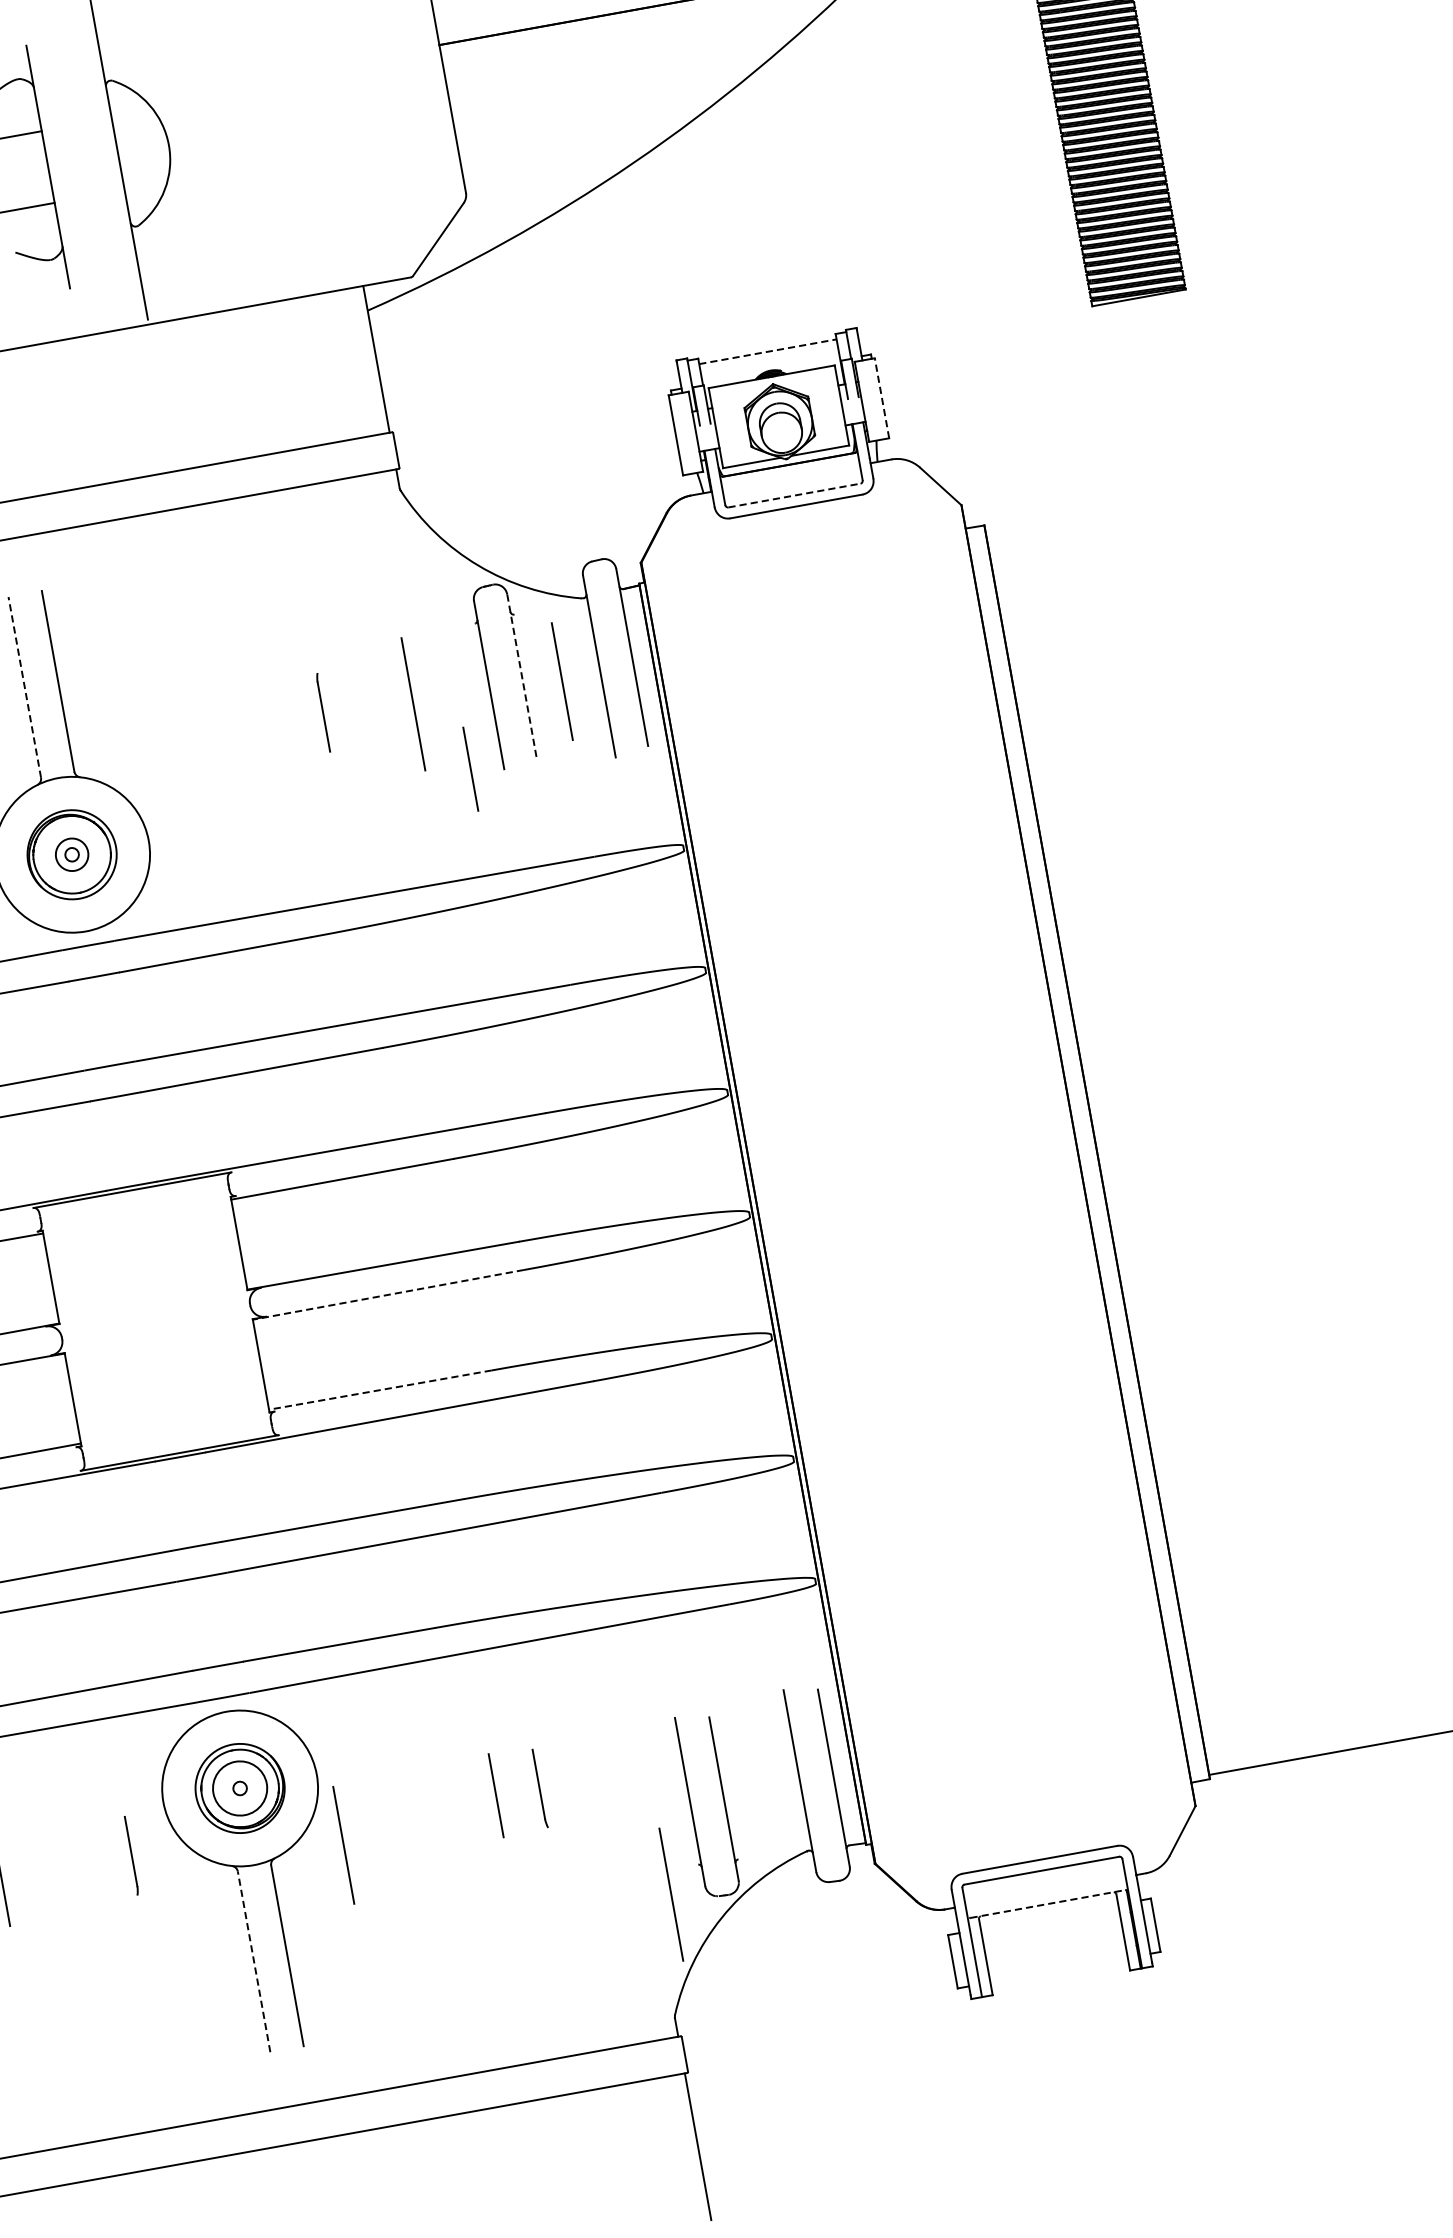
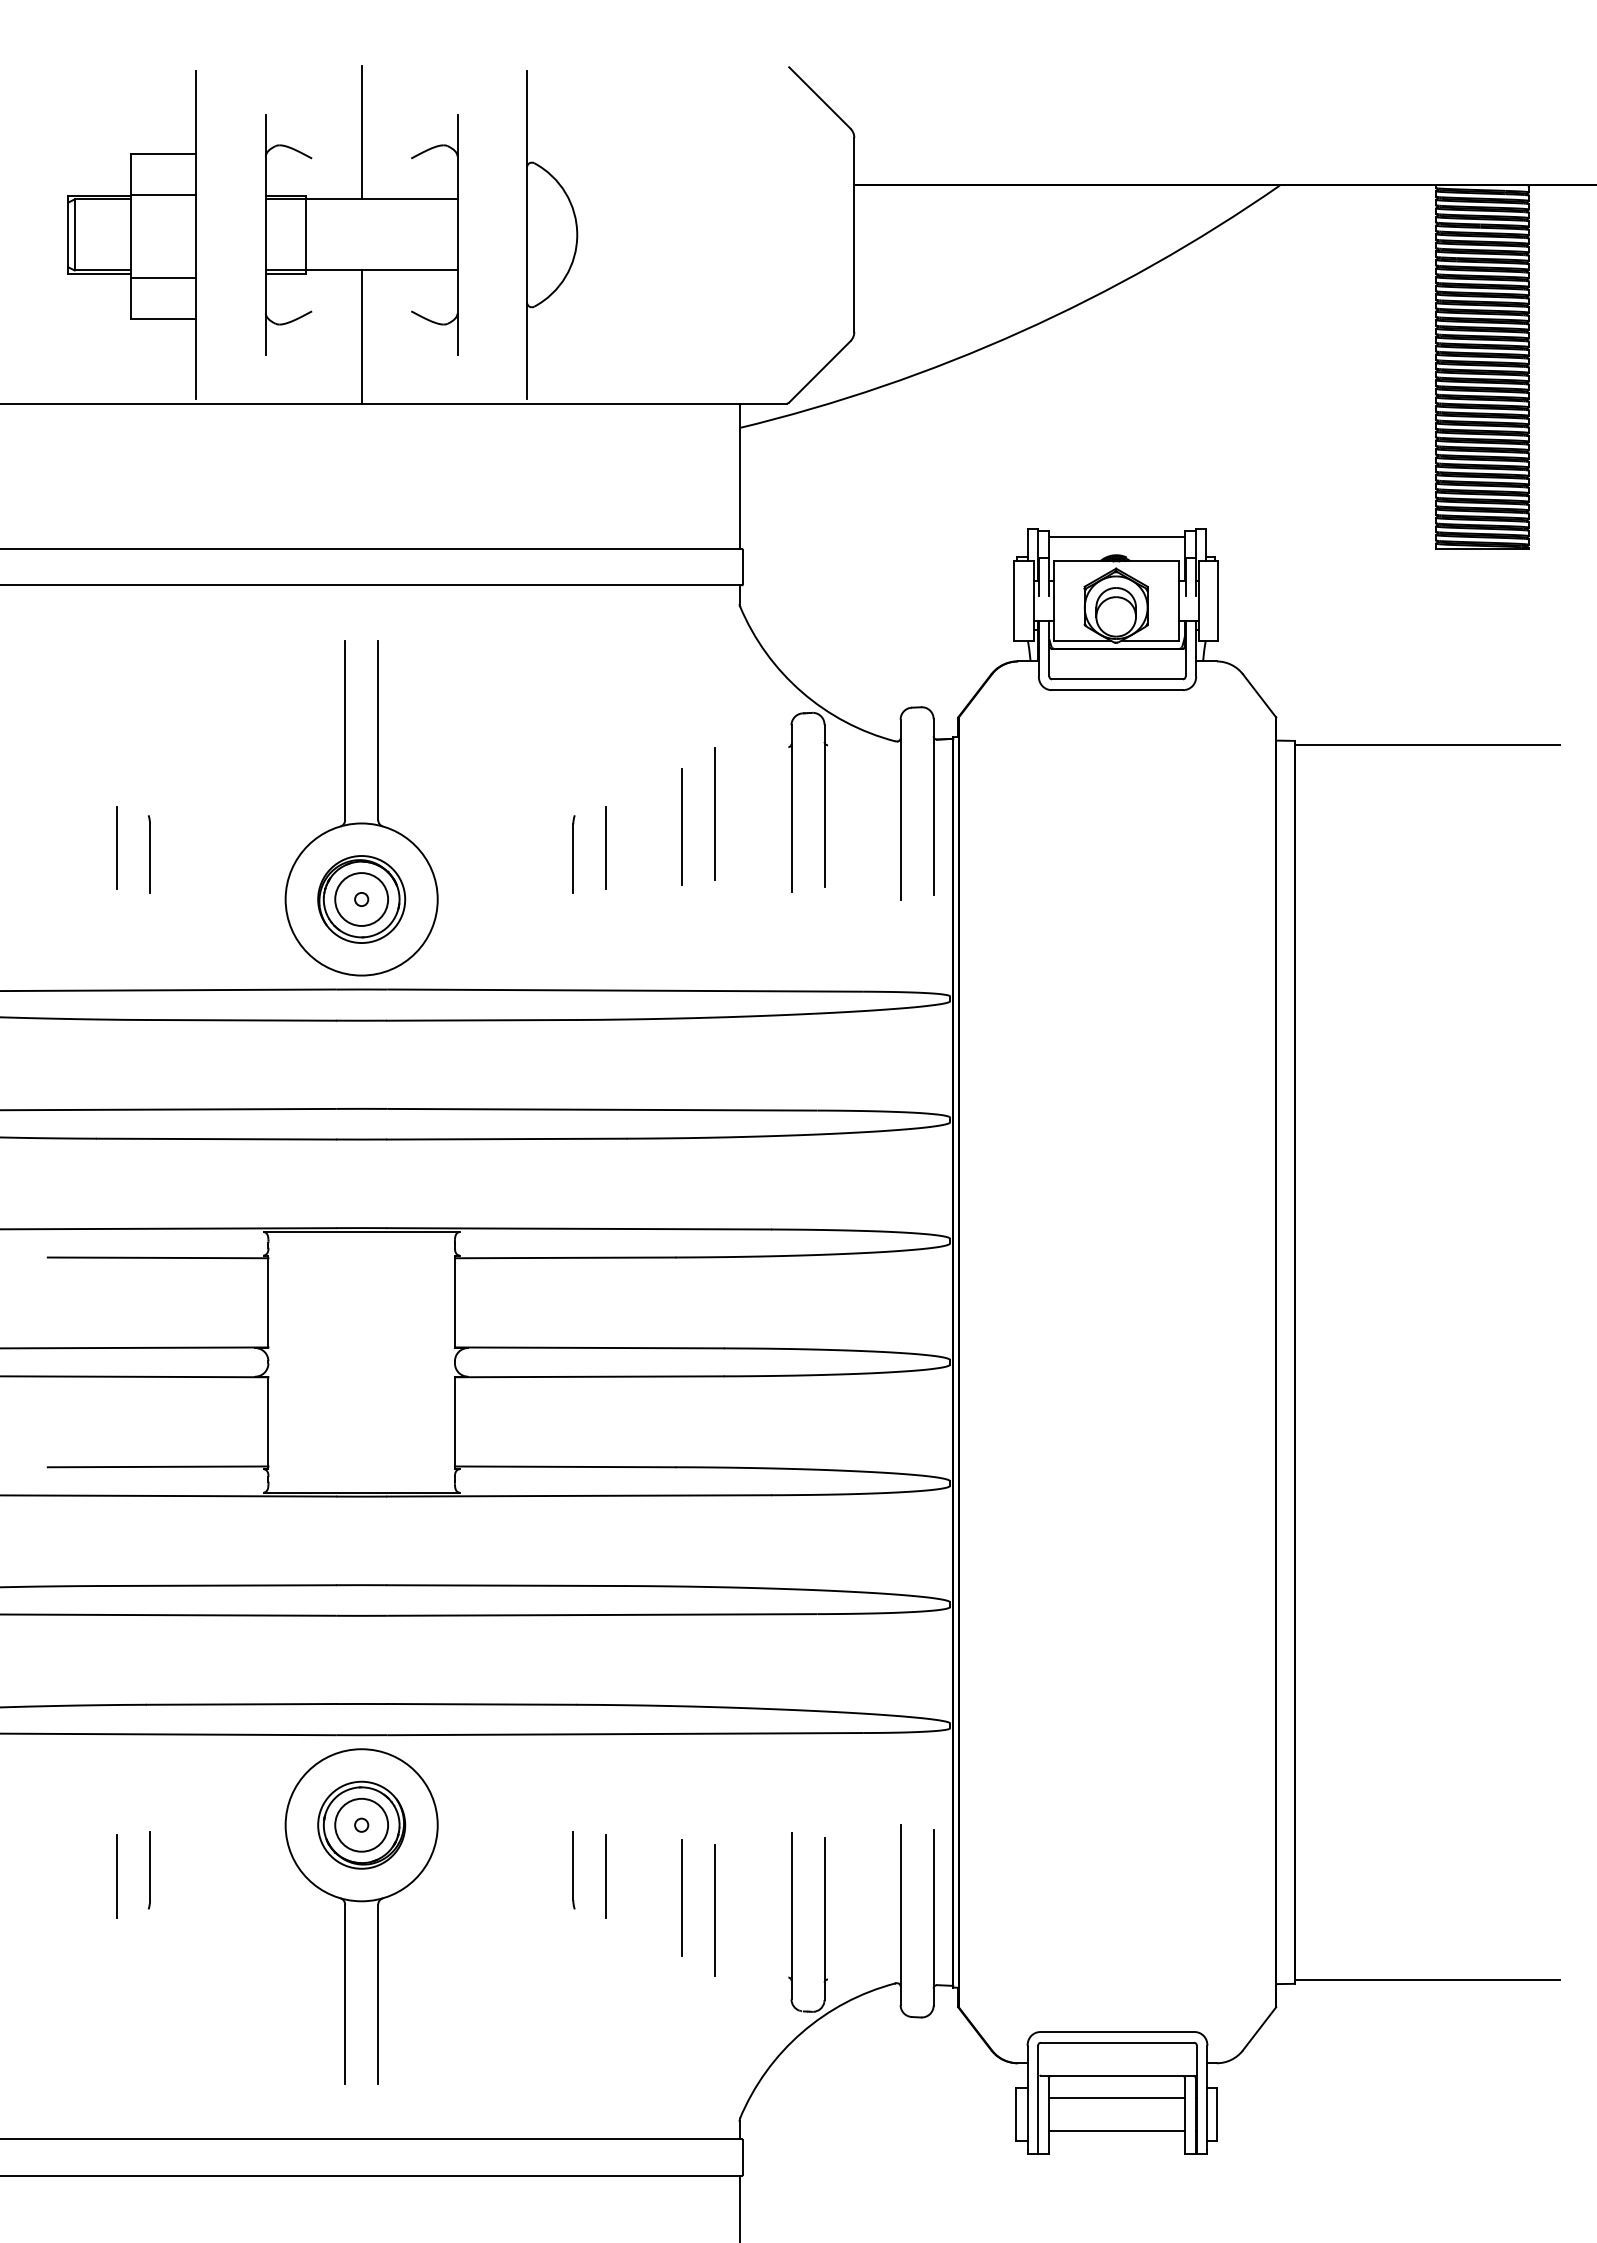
line: (768, 351) -> (1117, 536), dashed -> solid
line: (882, 398) -> (1218, 601), dashed -> solid
line: (795, 495) -> (1118, 679), dashed -> solid
line: (1118, 506) -> (1426, 745), added
line: (521, 675) -> (824, 805), dashed -> solid
line: (561, 681) -> (681, 826), moved
line: (25, 687) -> (345, 730), dashed -> solid
part: (323, 712) -> (573, 854), moved
line: (469, 768) -> (605, 847), moved
circle: (71, 854) -> (361, 899), size x1.67
line: (387, 1294) -> (588, 1376), dashed -> solid
line: (379, 1389) -> (564, 1466), dashed -> solid
part: (539, 1788) -> (573, 1870), moved
line: (342, 1845) -> (681, 1897), moved
part: (130, 1856) -> (148, 1870), moved
line: (670, 1894) -> (714, 1910), moved
line: (1047, 1903) -> (1117, 2075), dashed -> solid
line: (1051, 1927) -> (1116, 2098), added
line: (1057, 1960) -> (1116, 2131), added
line: (254, 1962) -> (345, 1994), dashed -> solid

